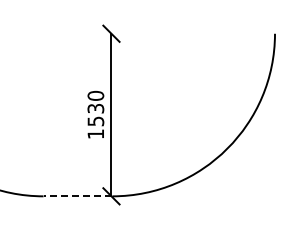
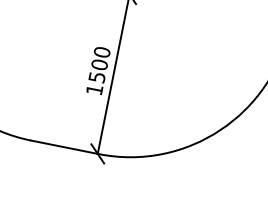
text: (95, 108) -> (99, 64), 1530 -> 1500
line: (77, 196) -> (64, 147), dashed -> solid

